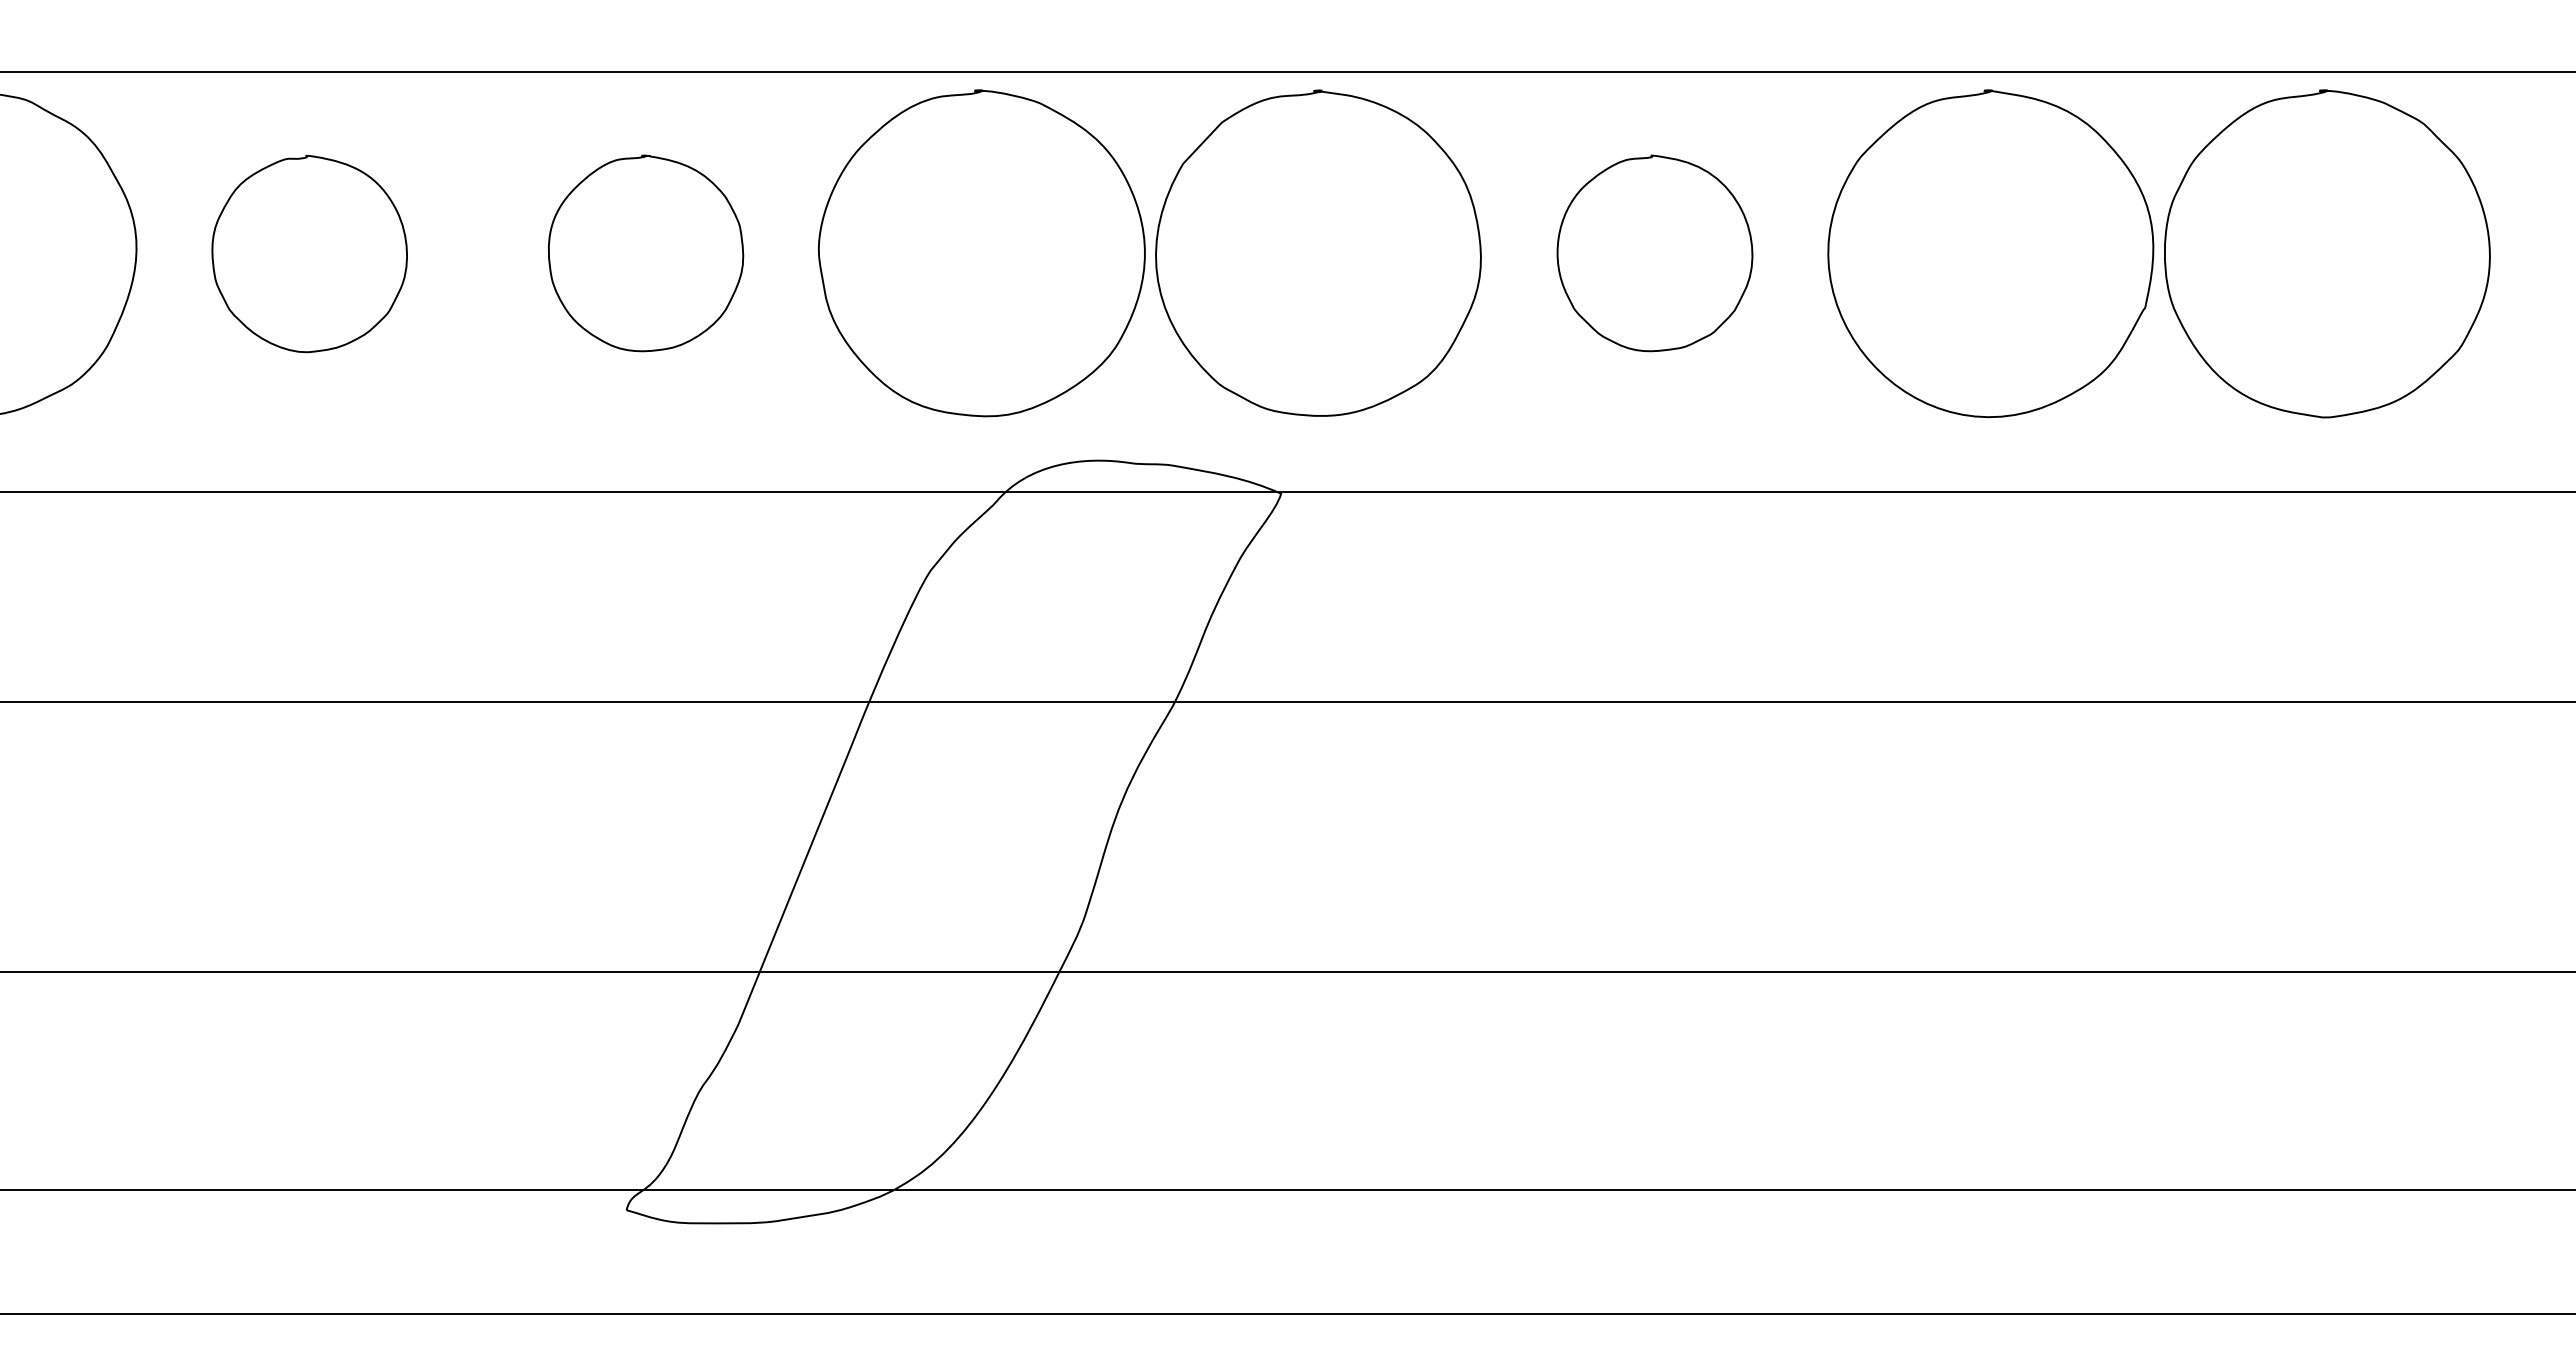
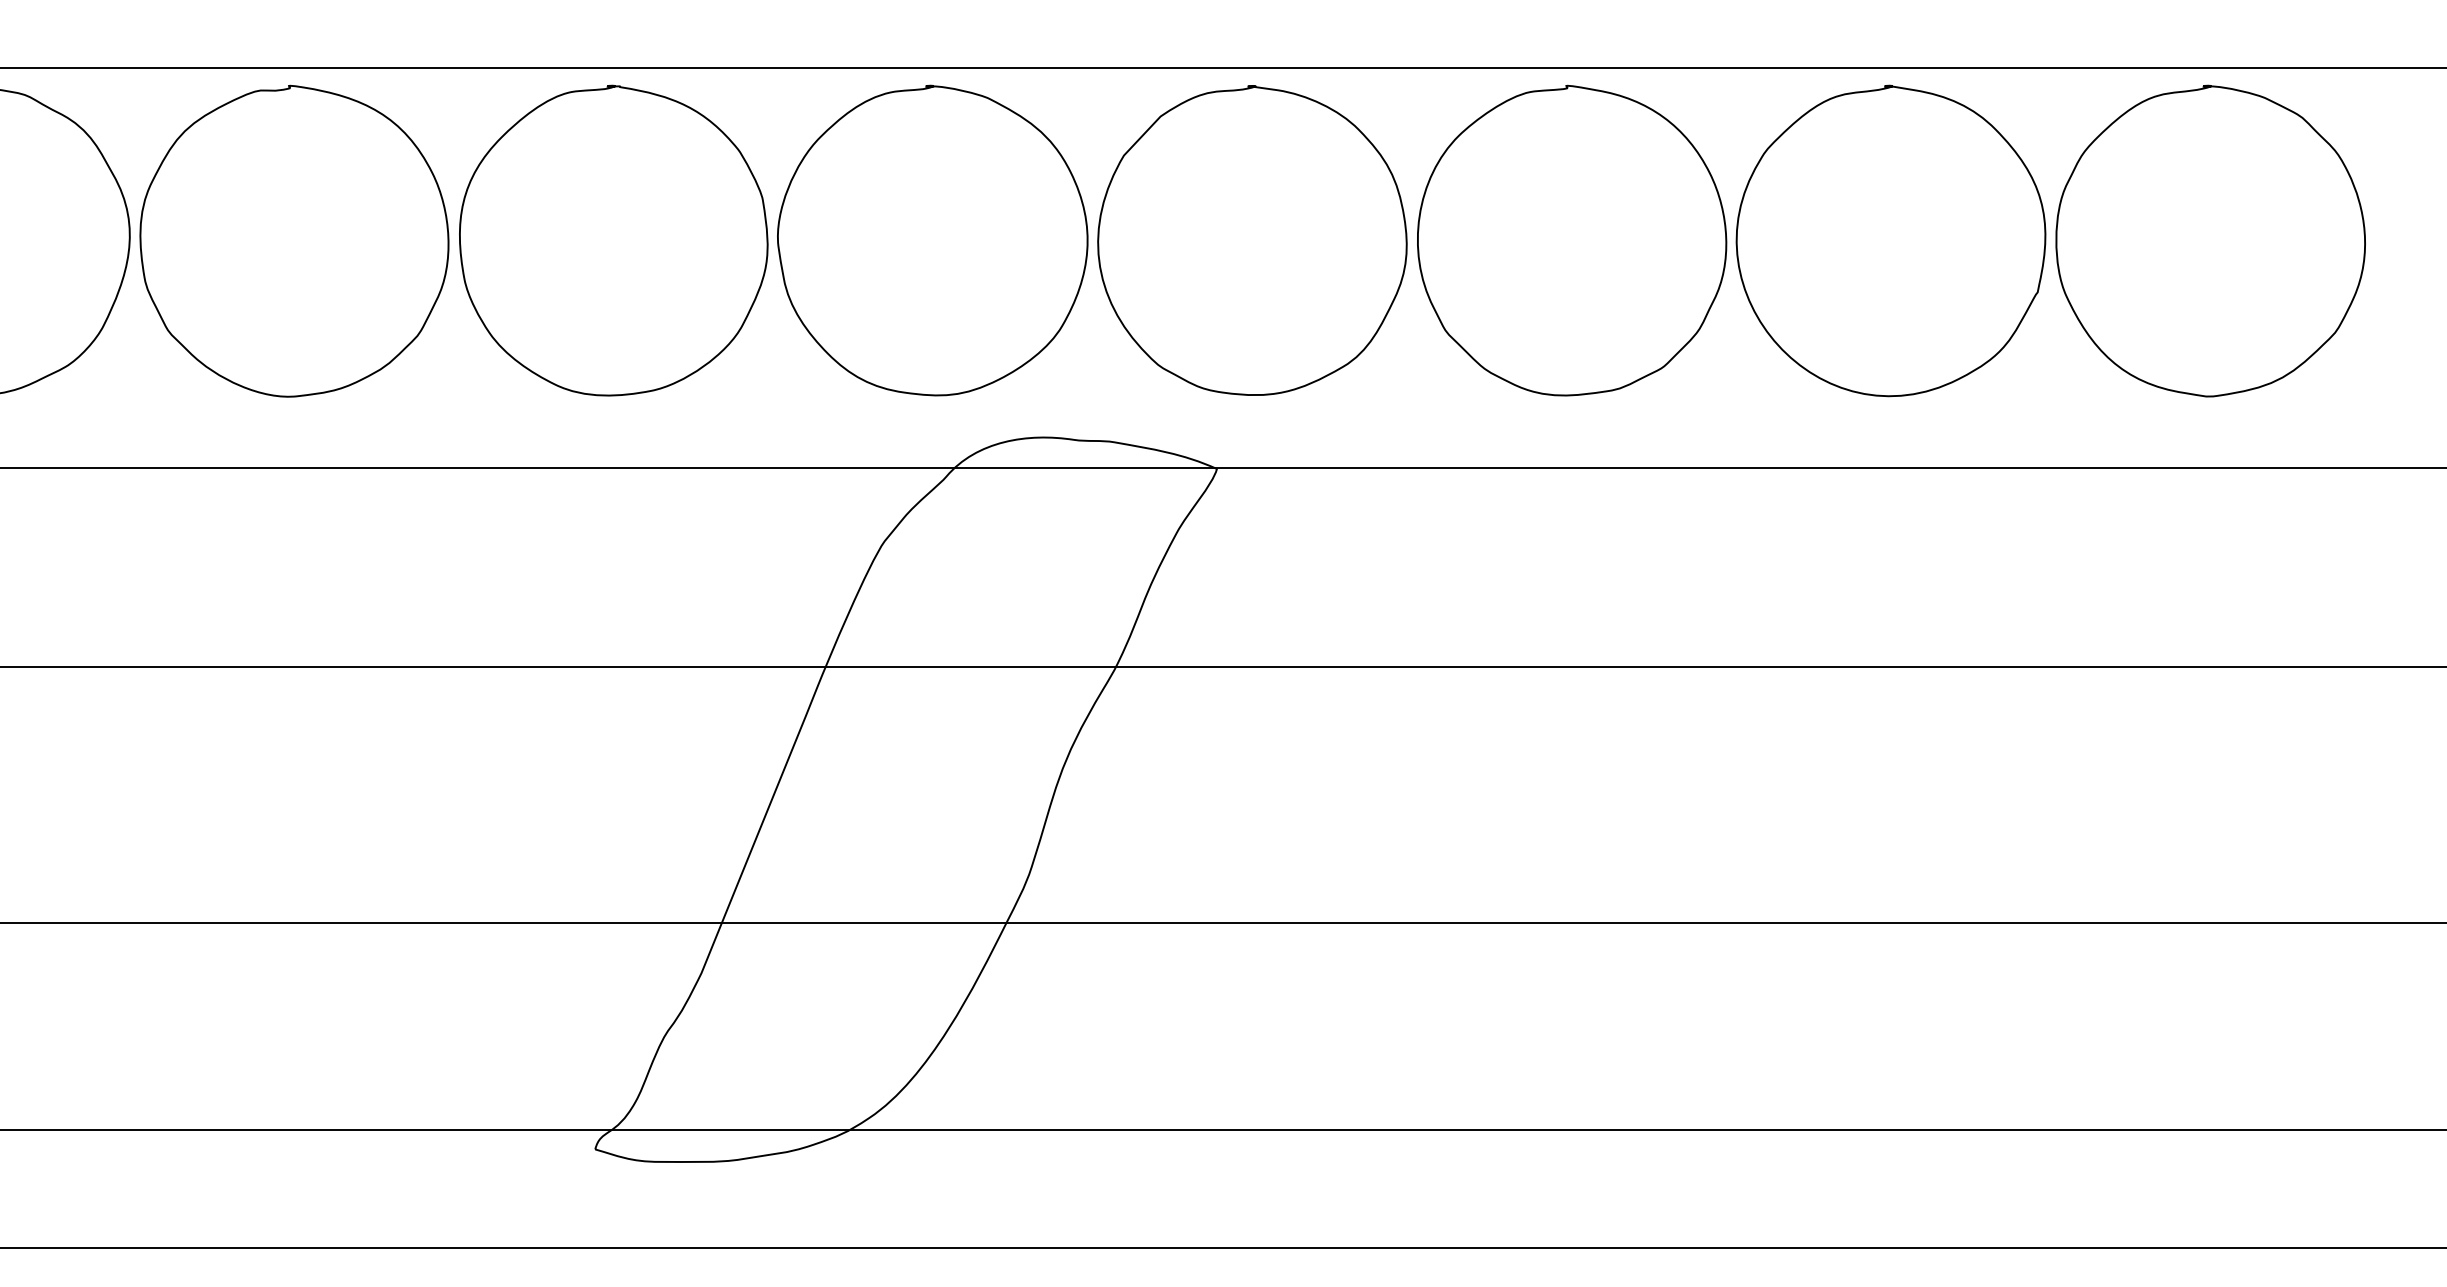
part: (309, 253) -> (294, 240), size x1.67
part: (645, 253) -> (613, 240), size x1.67
part: (1654, 253) -> (1571, 240), size x1.67

